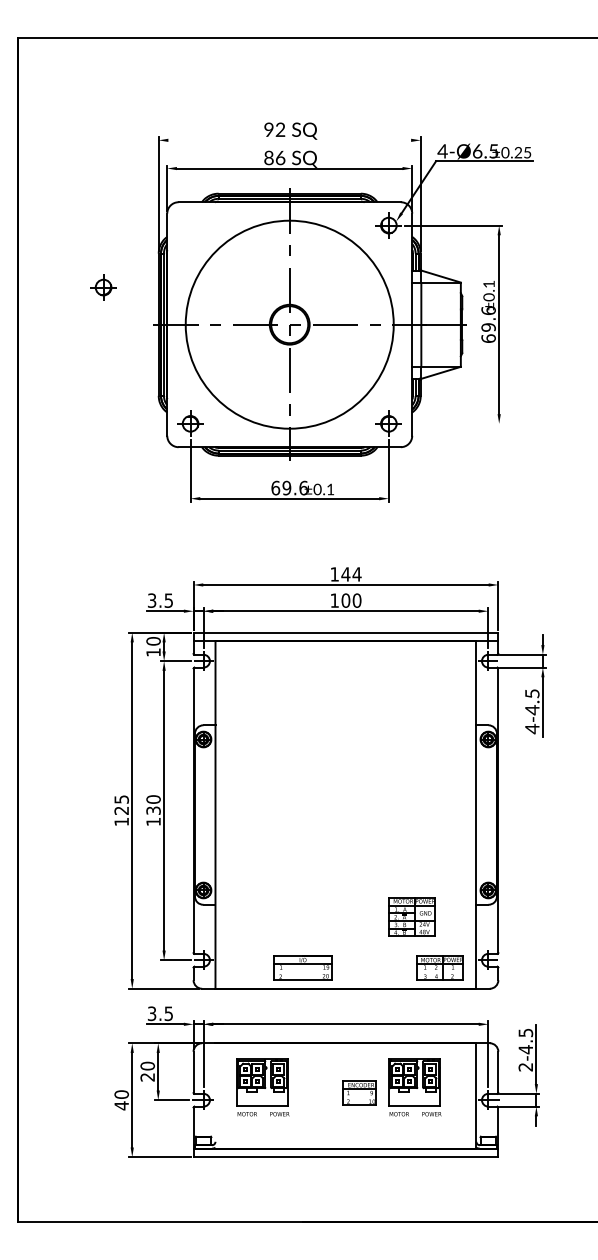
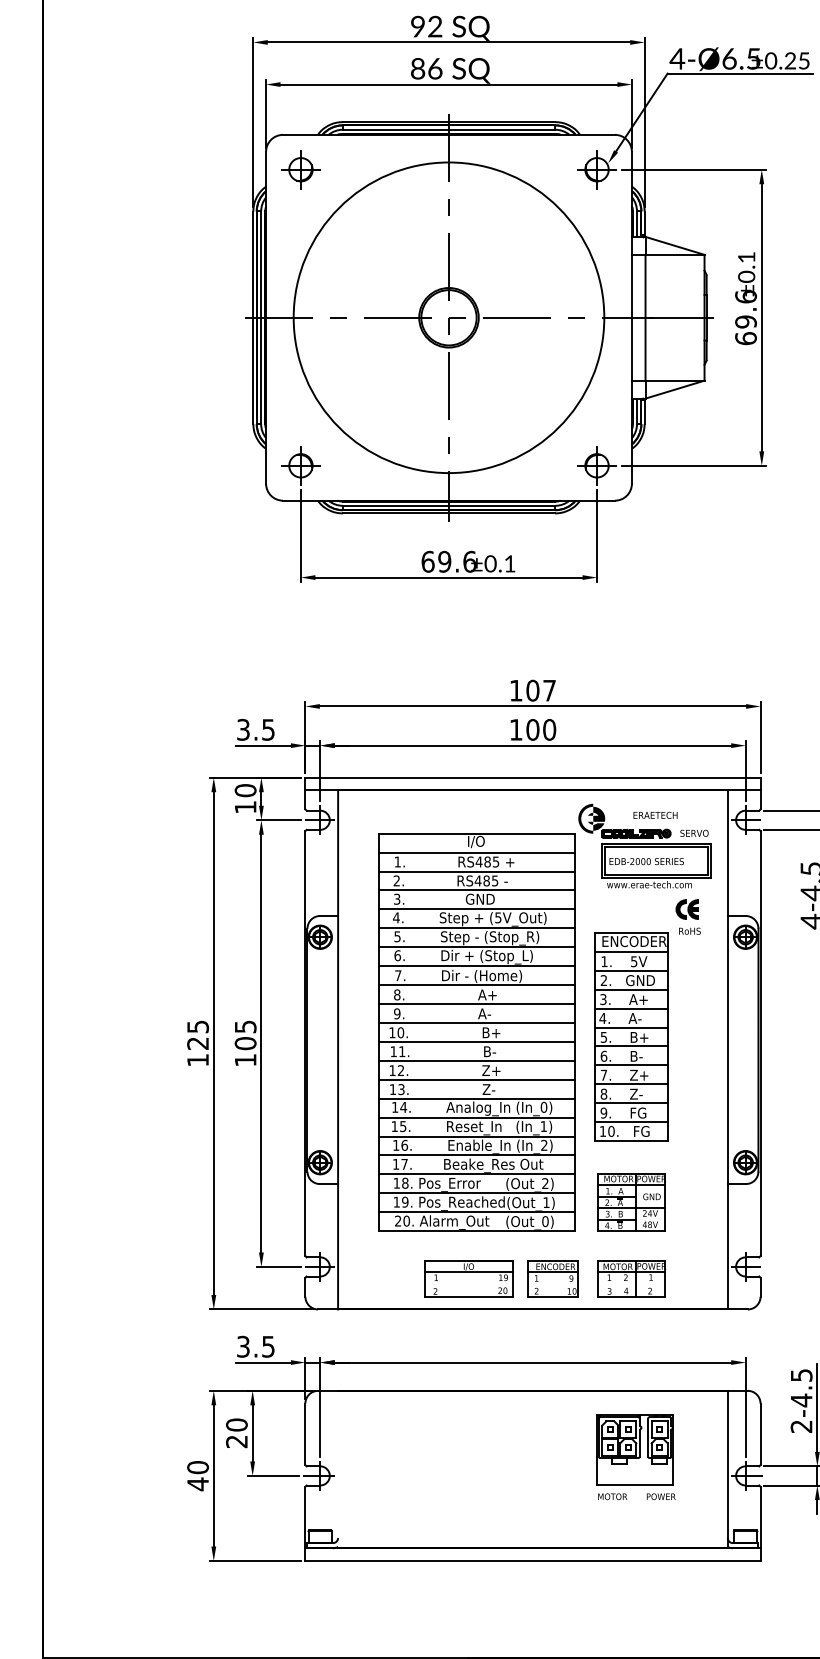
line: (289, 140) -> (448, 42), added
part: (103, 287) -> (300, 169), moved
line: (453, 423) -> (693, 465), added
text: (351, 574) -> (541, 690), 144 -> 107
part: (353, 793) -> (544, 1017), added
text: (153, 805) -> (245, 1035), 130 -> 105
part: (439, 967) -> (630, 1277), moved
part: (262, 1087) -> (408, 1456), removed
part: (359, 1092) -> (553, 1277), moved

